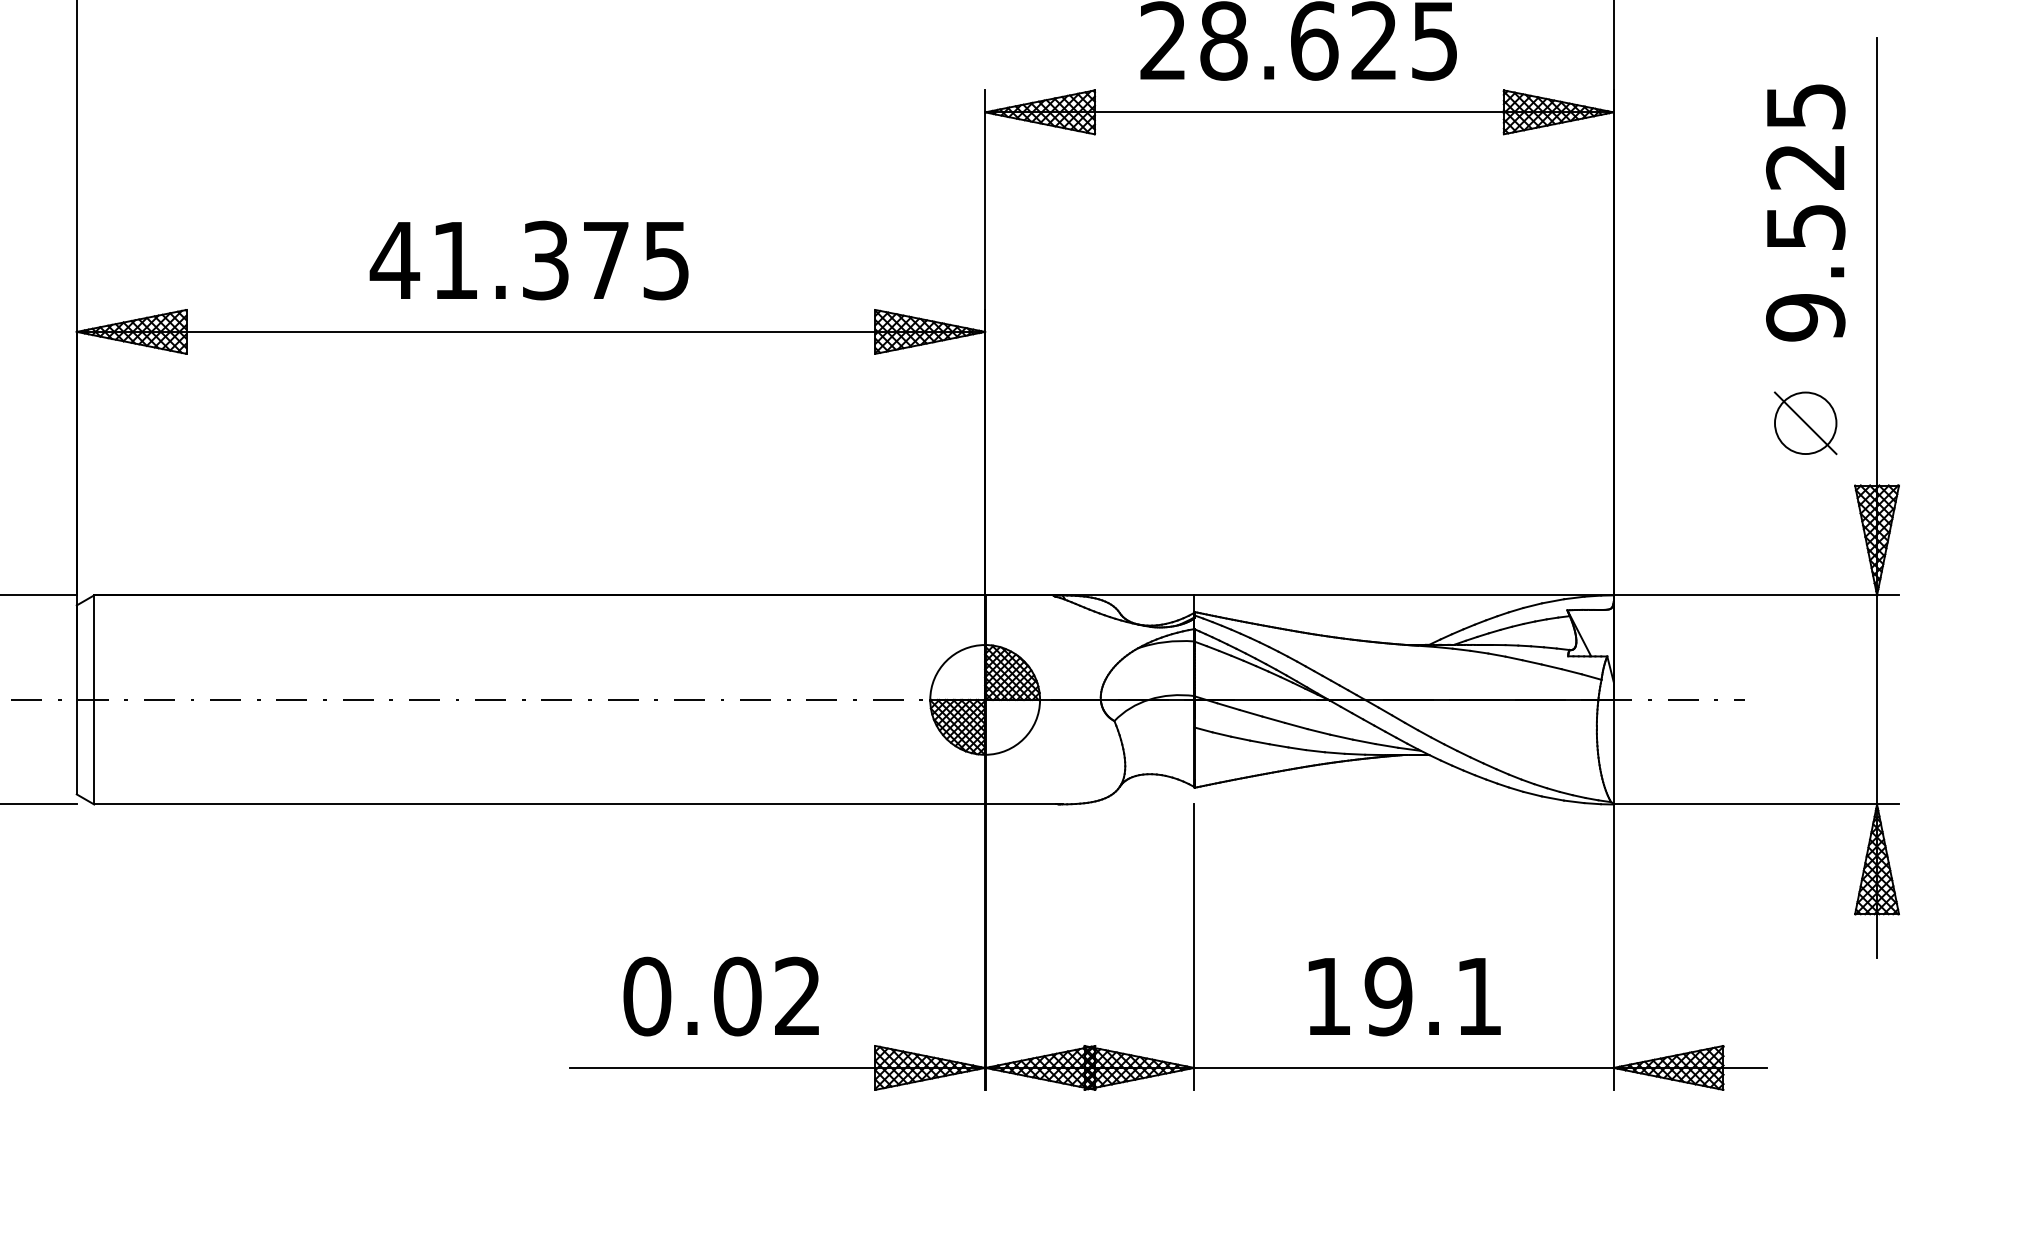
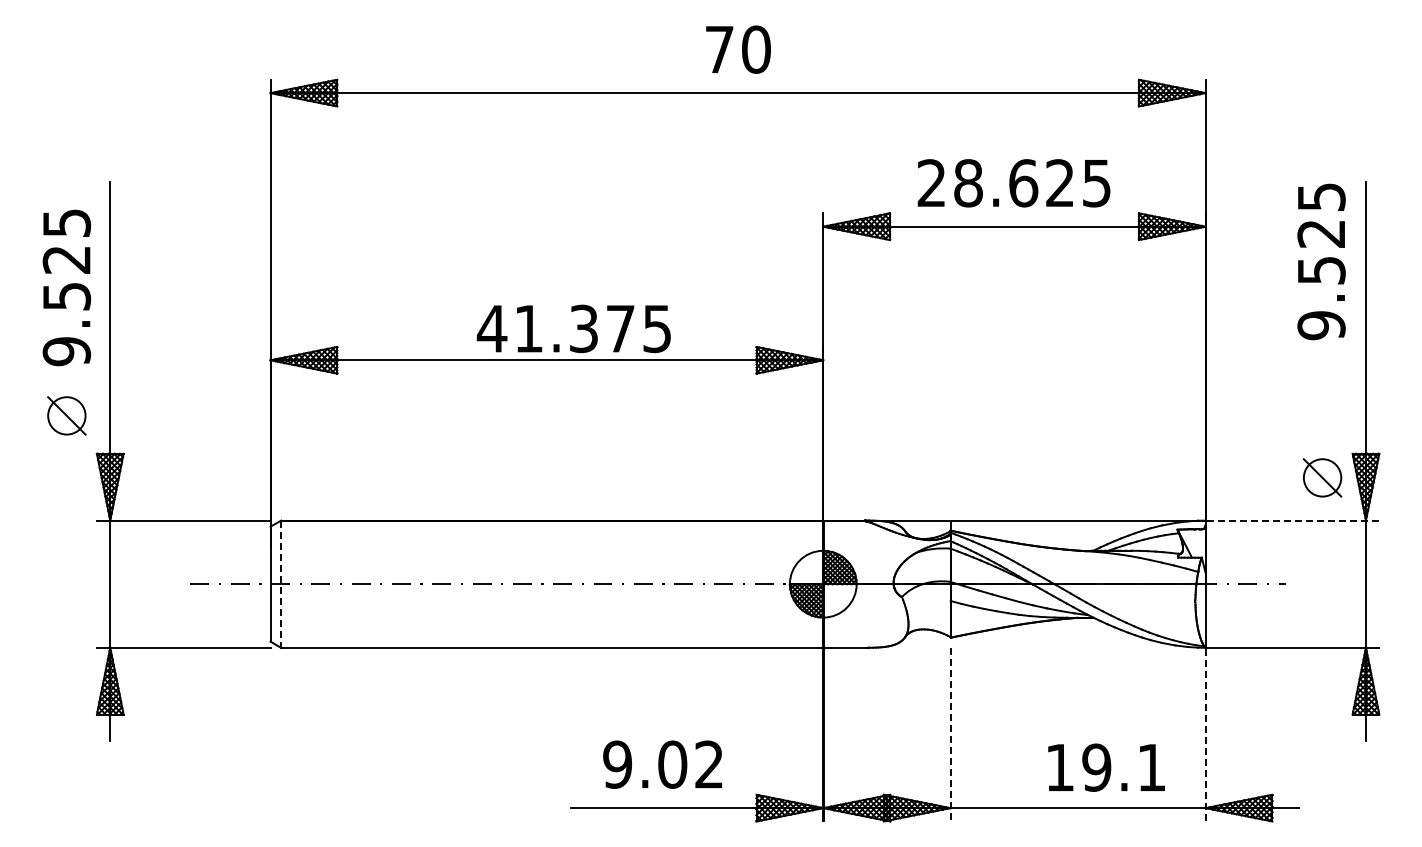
text: (1805, 212) -> (1321, 261), moved
text: (528, 259) -> (573, 328), moved
part: (1805, 422) -> (1322, 477), moved
line: (1756, 595) -> (1292, 520), solid -> dashed
line: (94, 700) -> (281, 584), solid -> dashed
line: (1194, 946) -> (950, 734), solid -> dashed
line: (1613, 946) -> (1205, 734), solid -> dashed
text: (646, 996) -> (617, 764), 0.02 -> 9.02
text: (1404, 996) -> (1106, 767), moved

